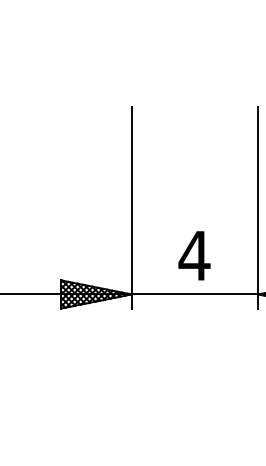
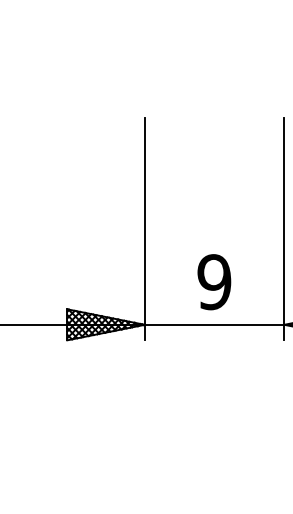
text: (194, 255) -> (214, 281), 4 -> 9

